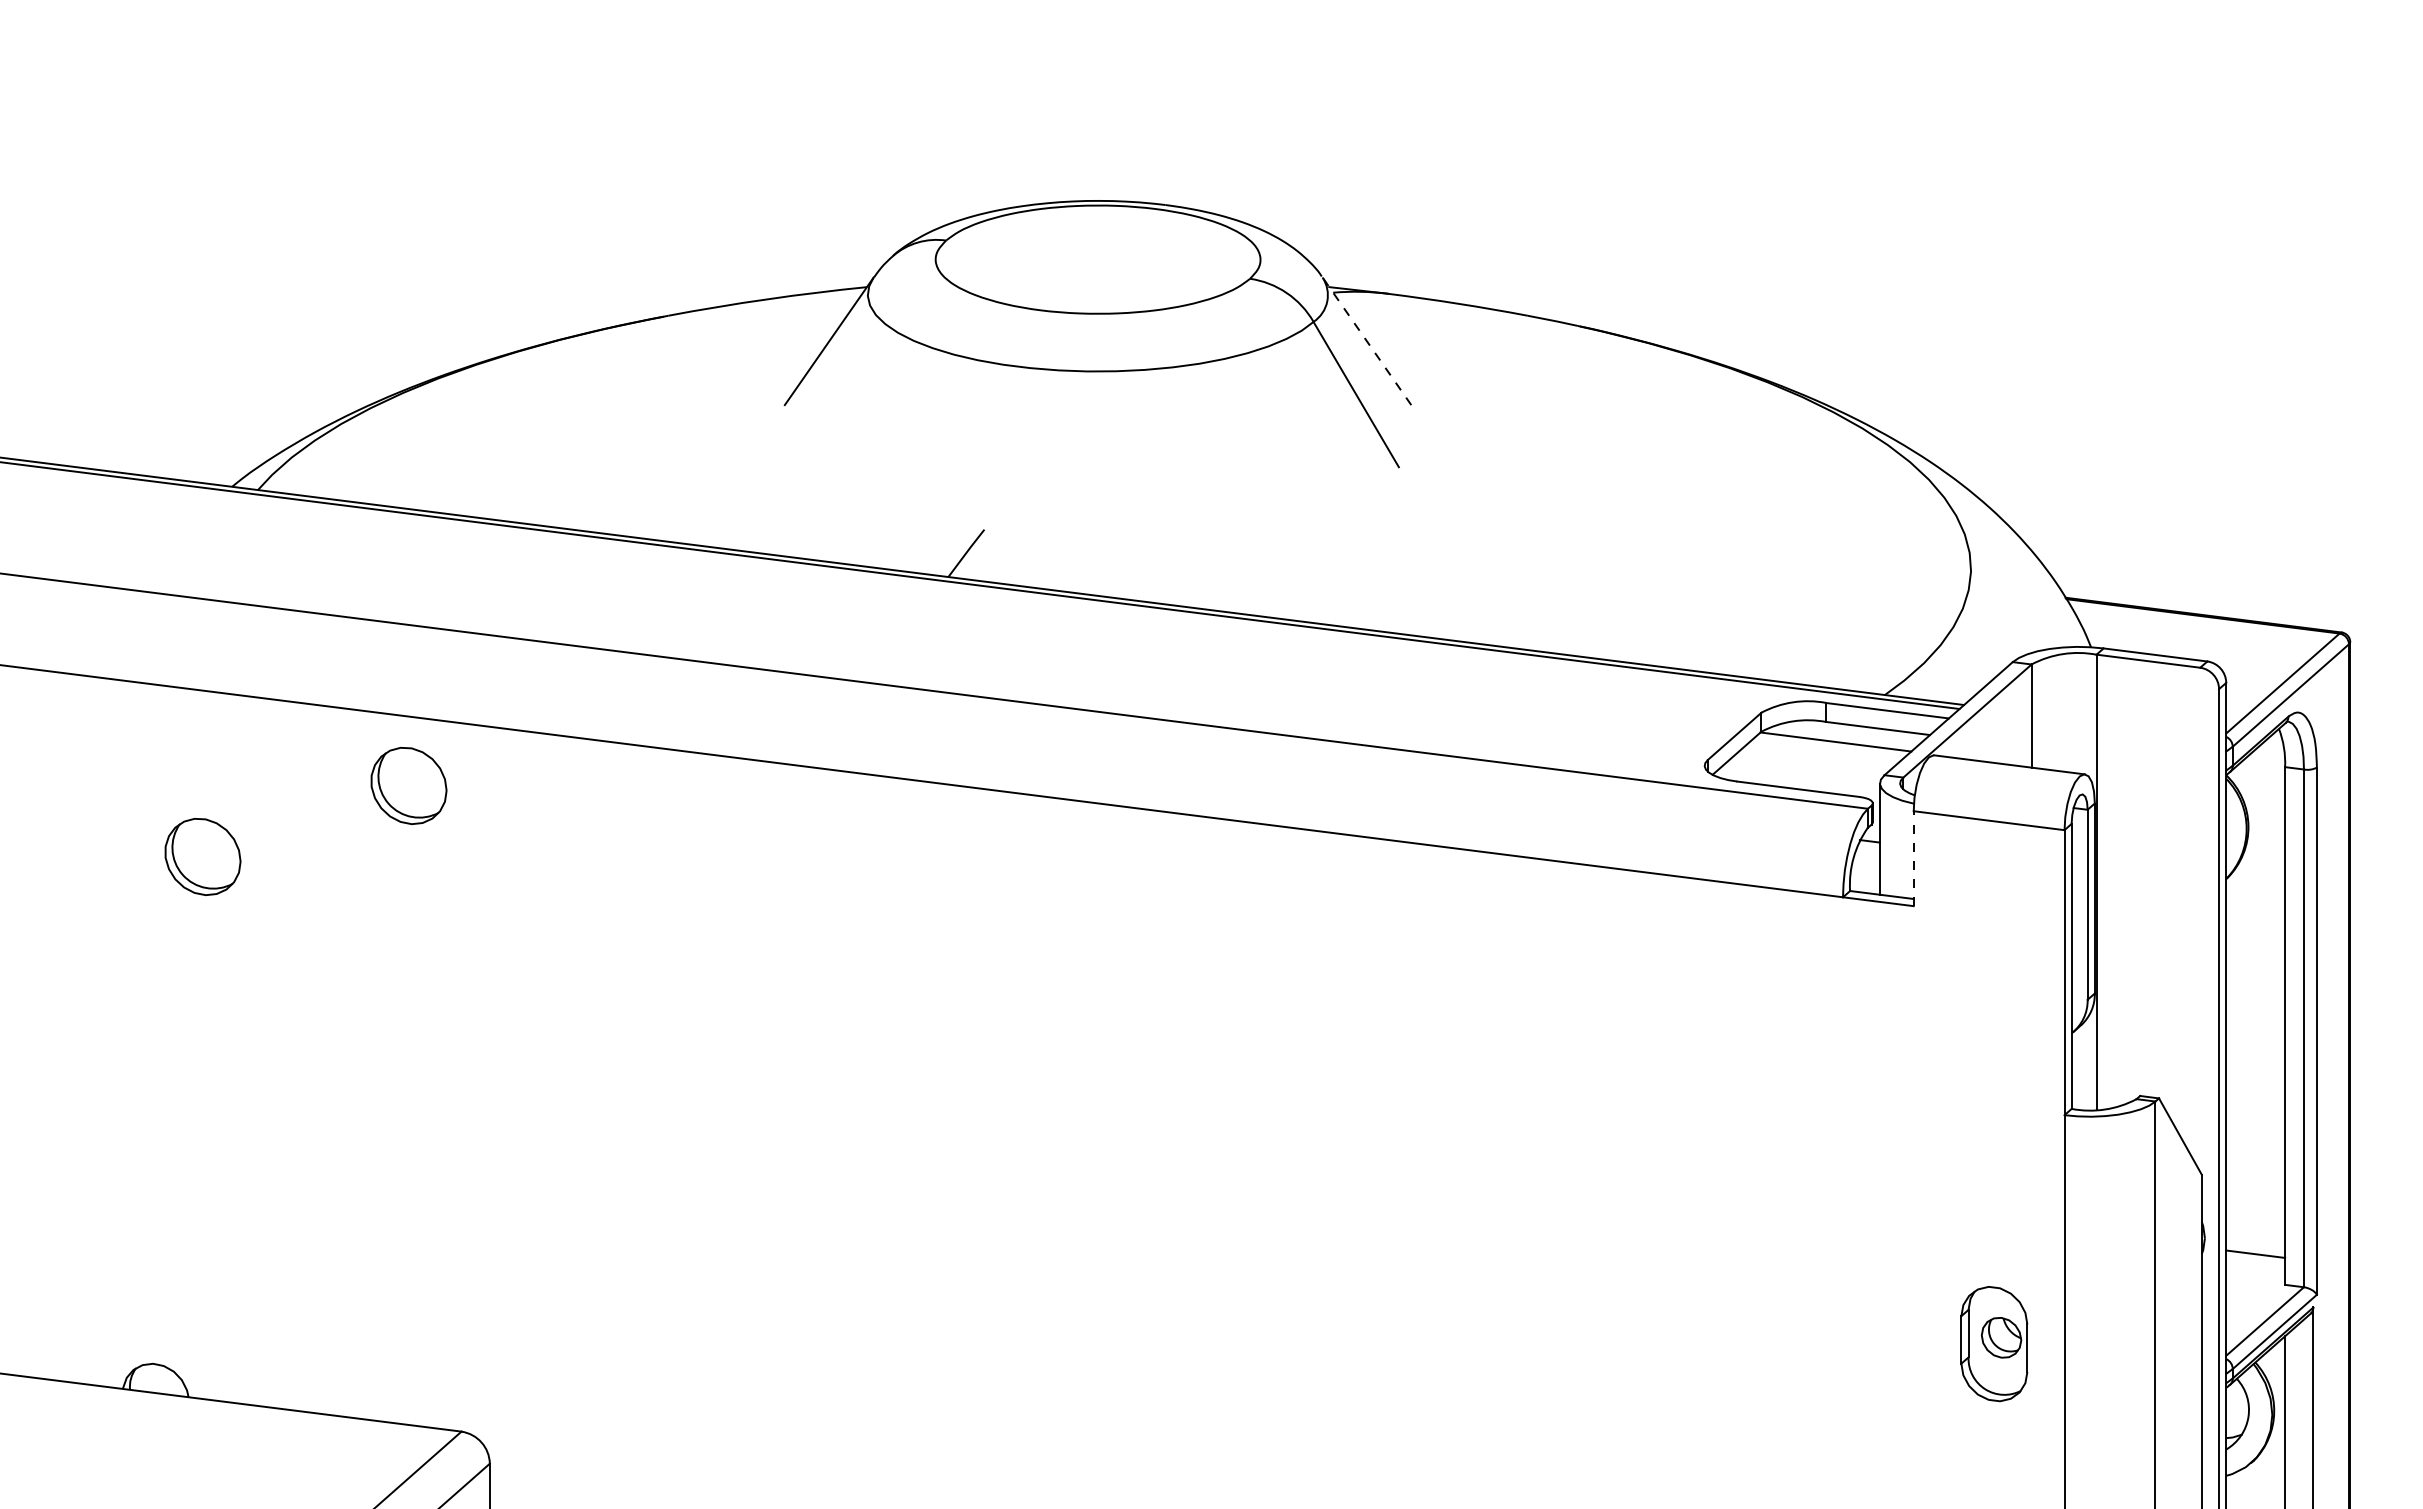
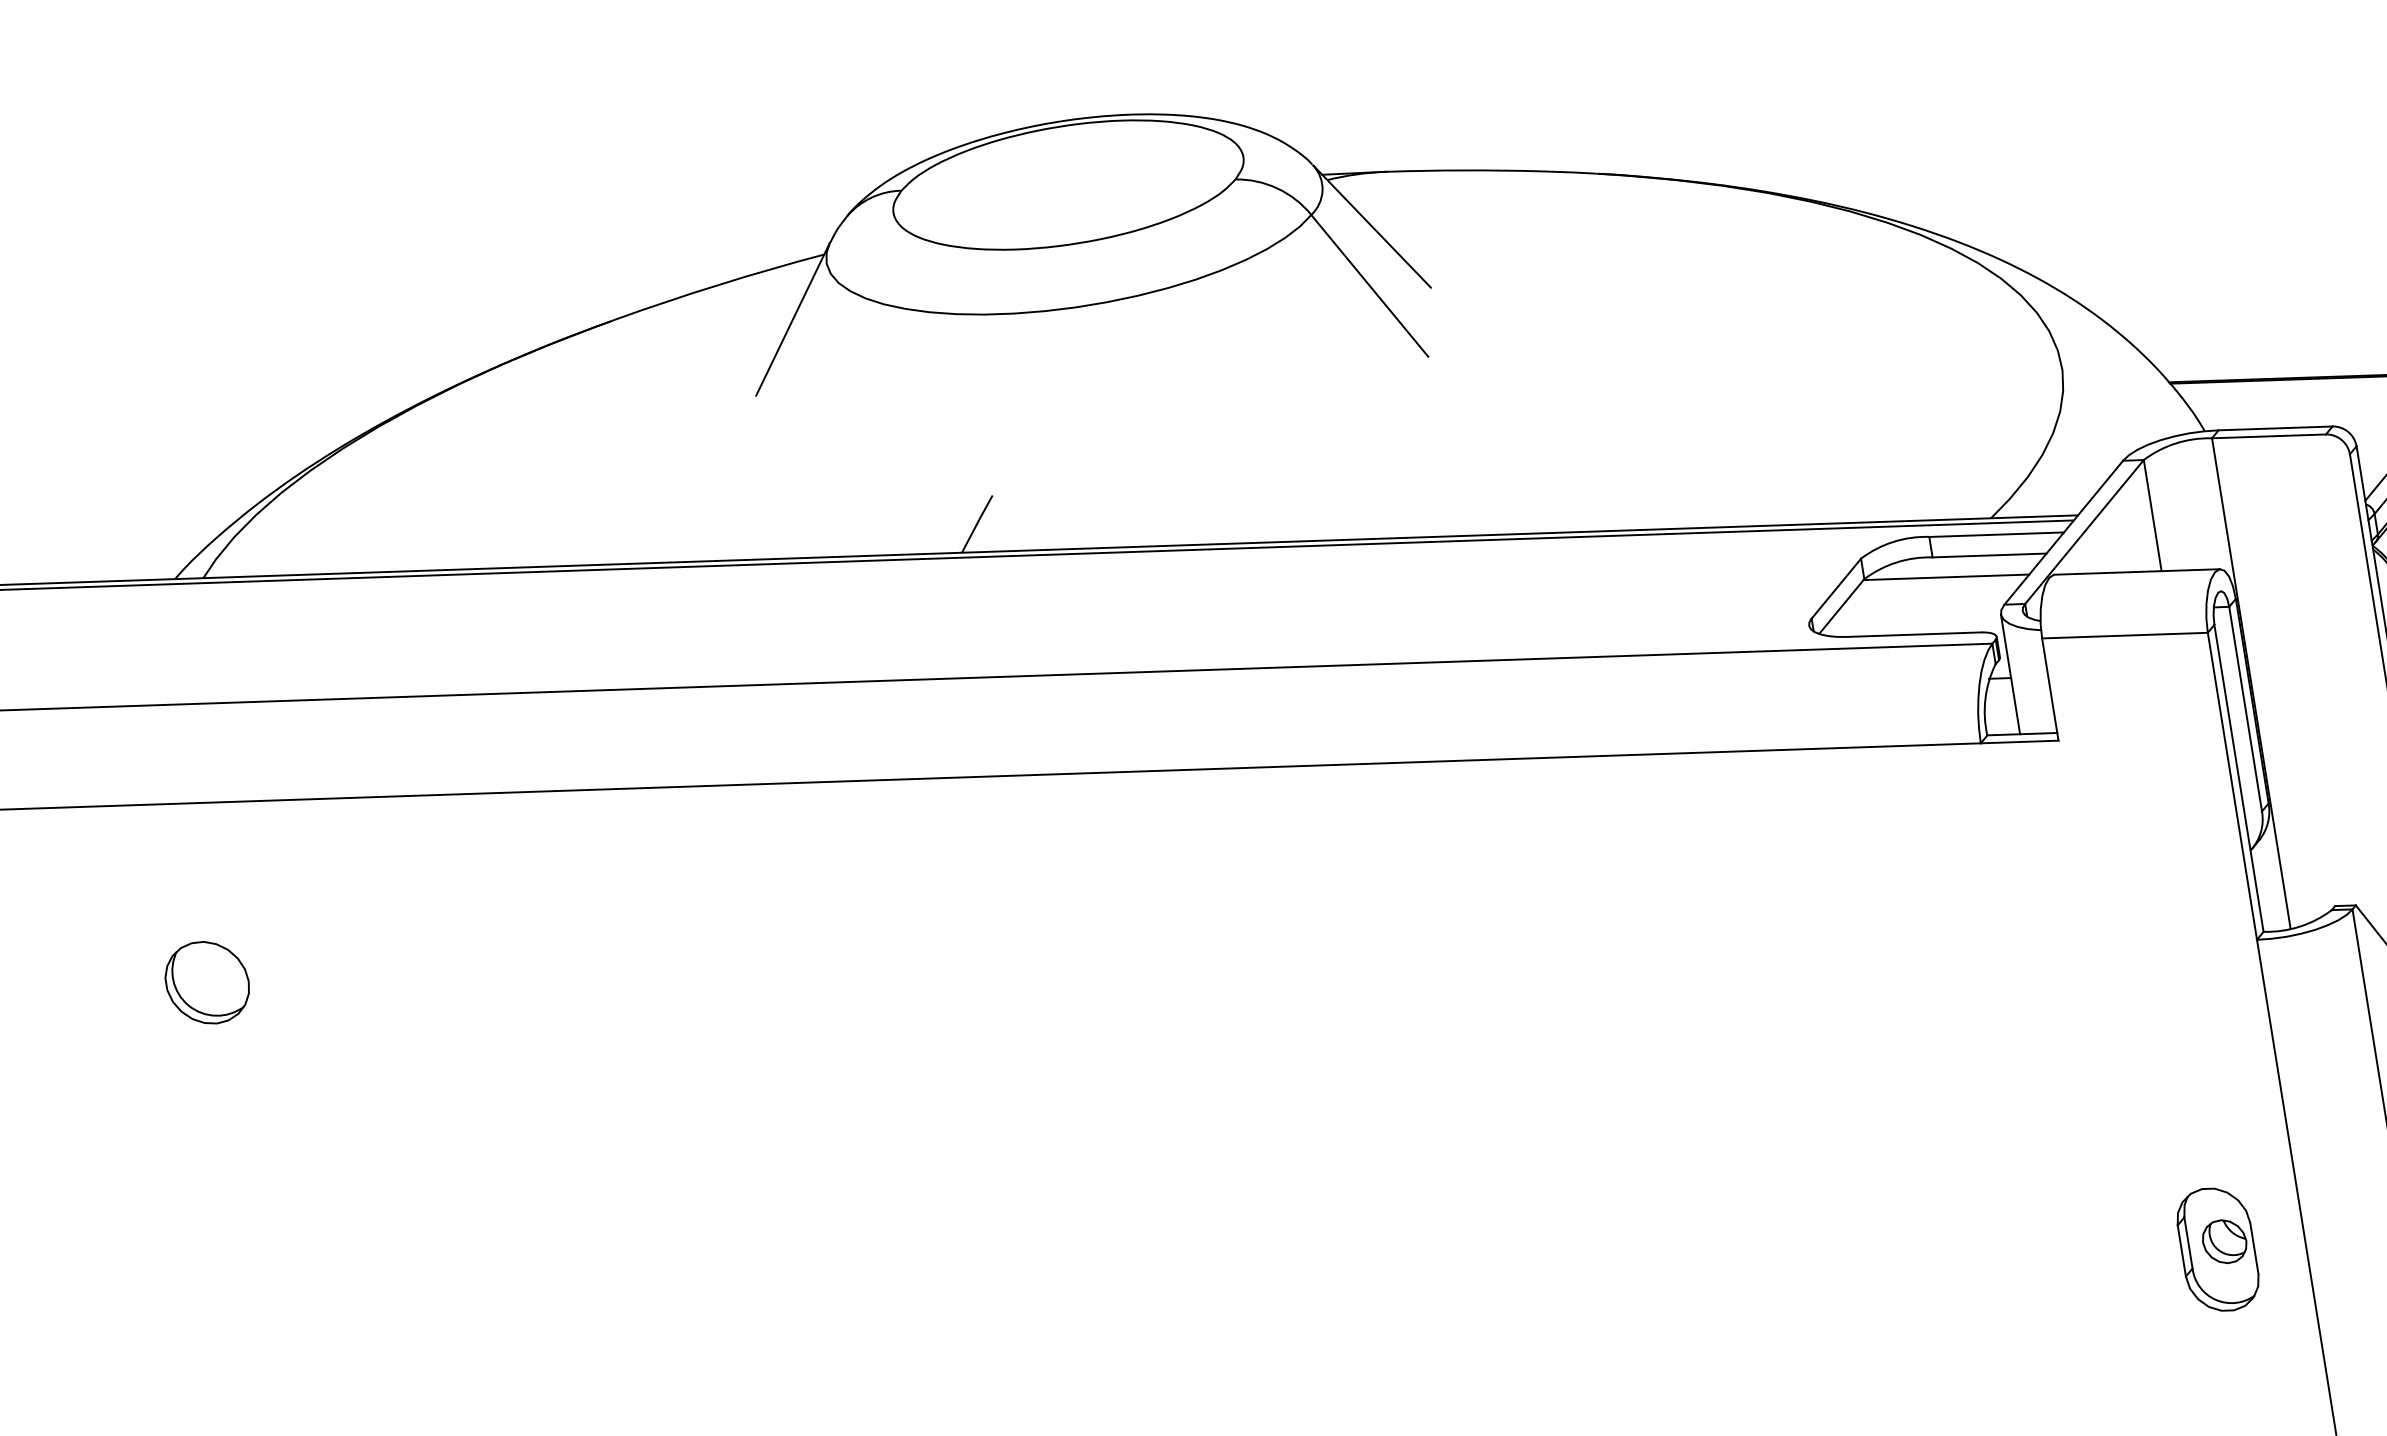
line: (1366, 341) -> (1371, 226), dashed -> solid
part: (408, 785) -> (416, 870), removed
line: (1913, 858) -> (2050, 689), dashed -> solid
part: (1994, 1344) -> (2218, 1250), moved

